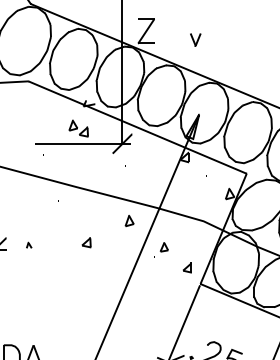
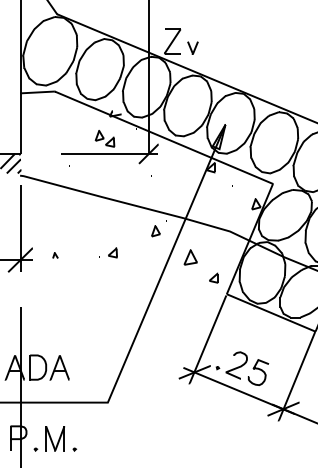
part: (195, 39) -> (192, 47), moved
part: (164, 247) -> (190, 257), size x1.67

